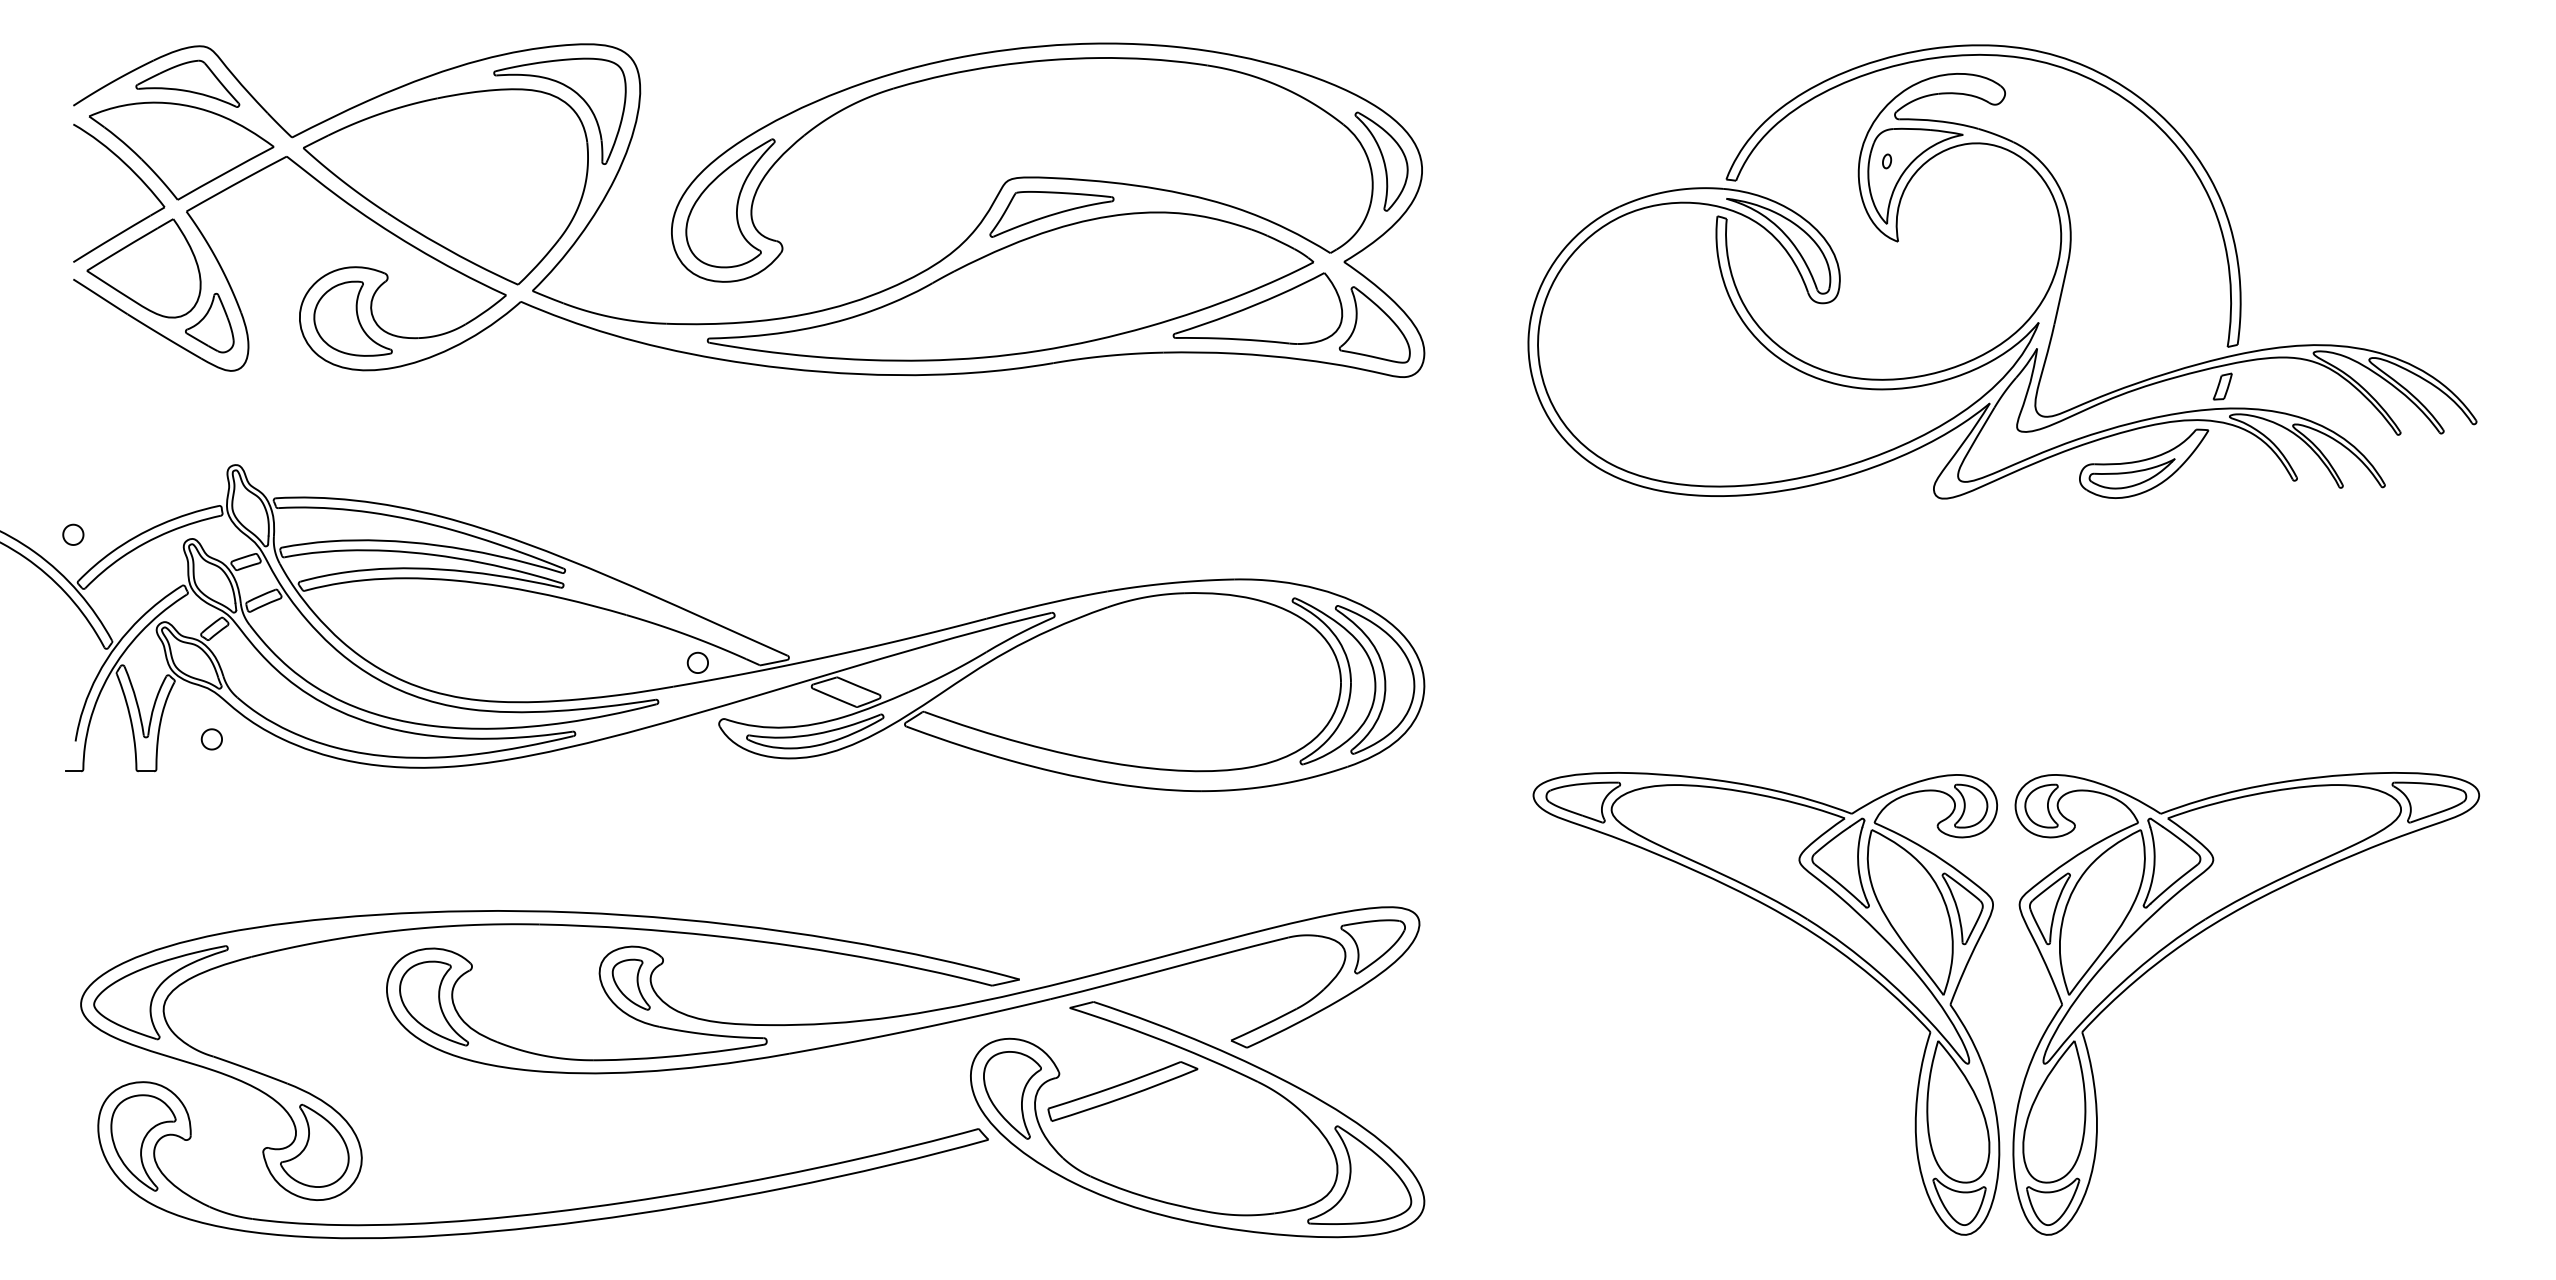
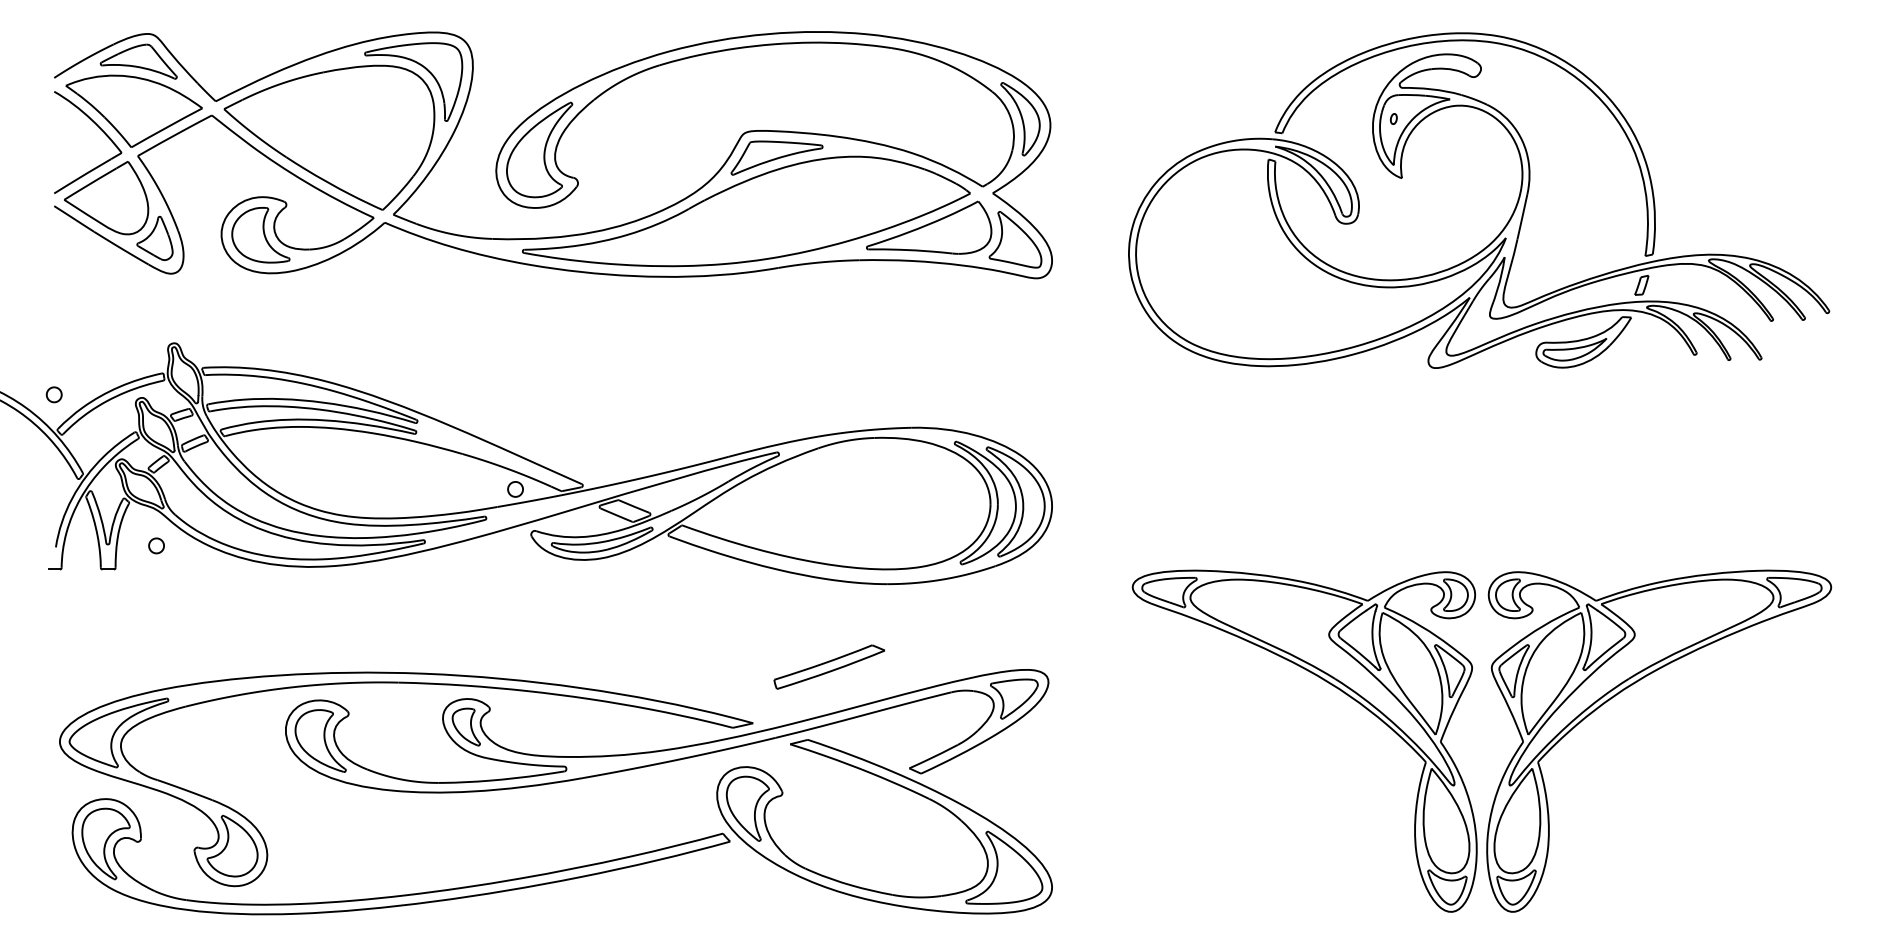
part: (1122, 1091) -> (829, 667), moved

